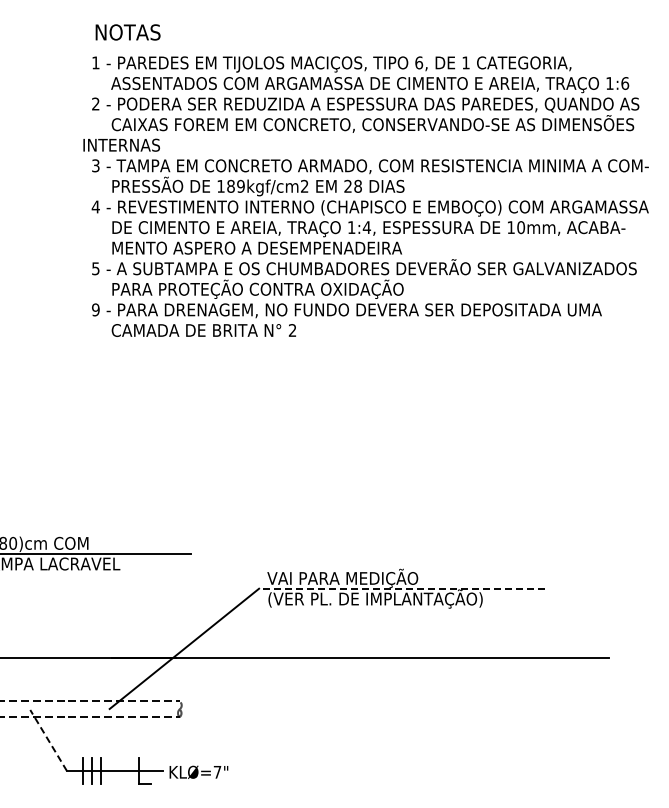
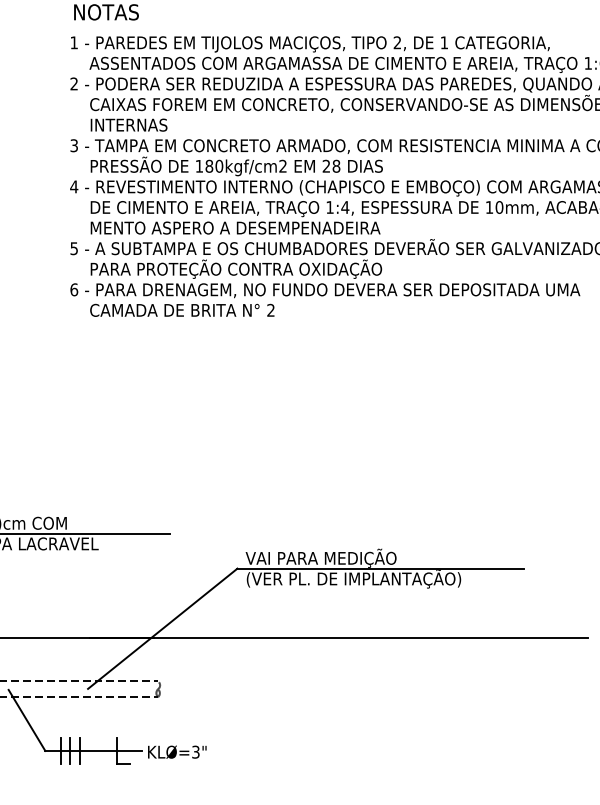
text: (419, 62) -> (397, 42), 6, -> 2,
text: (121, 144) -> (128, 124), moved
text: (240, 186) -> (218, 166), 189kgf/cm2 -> 180kgf/cm2
text: (95, 309) -> (73, 289), 9 -> 6
line: (401, 588) -> (379, 568), dashed -> solid
line: (48, 740) -> (26, 720), dashed -> solid
text: (217, 771) -> (195, 751), KLØ=7" -> KLØ=3"

